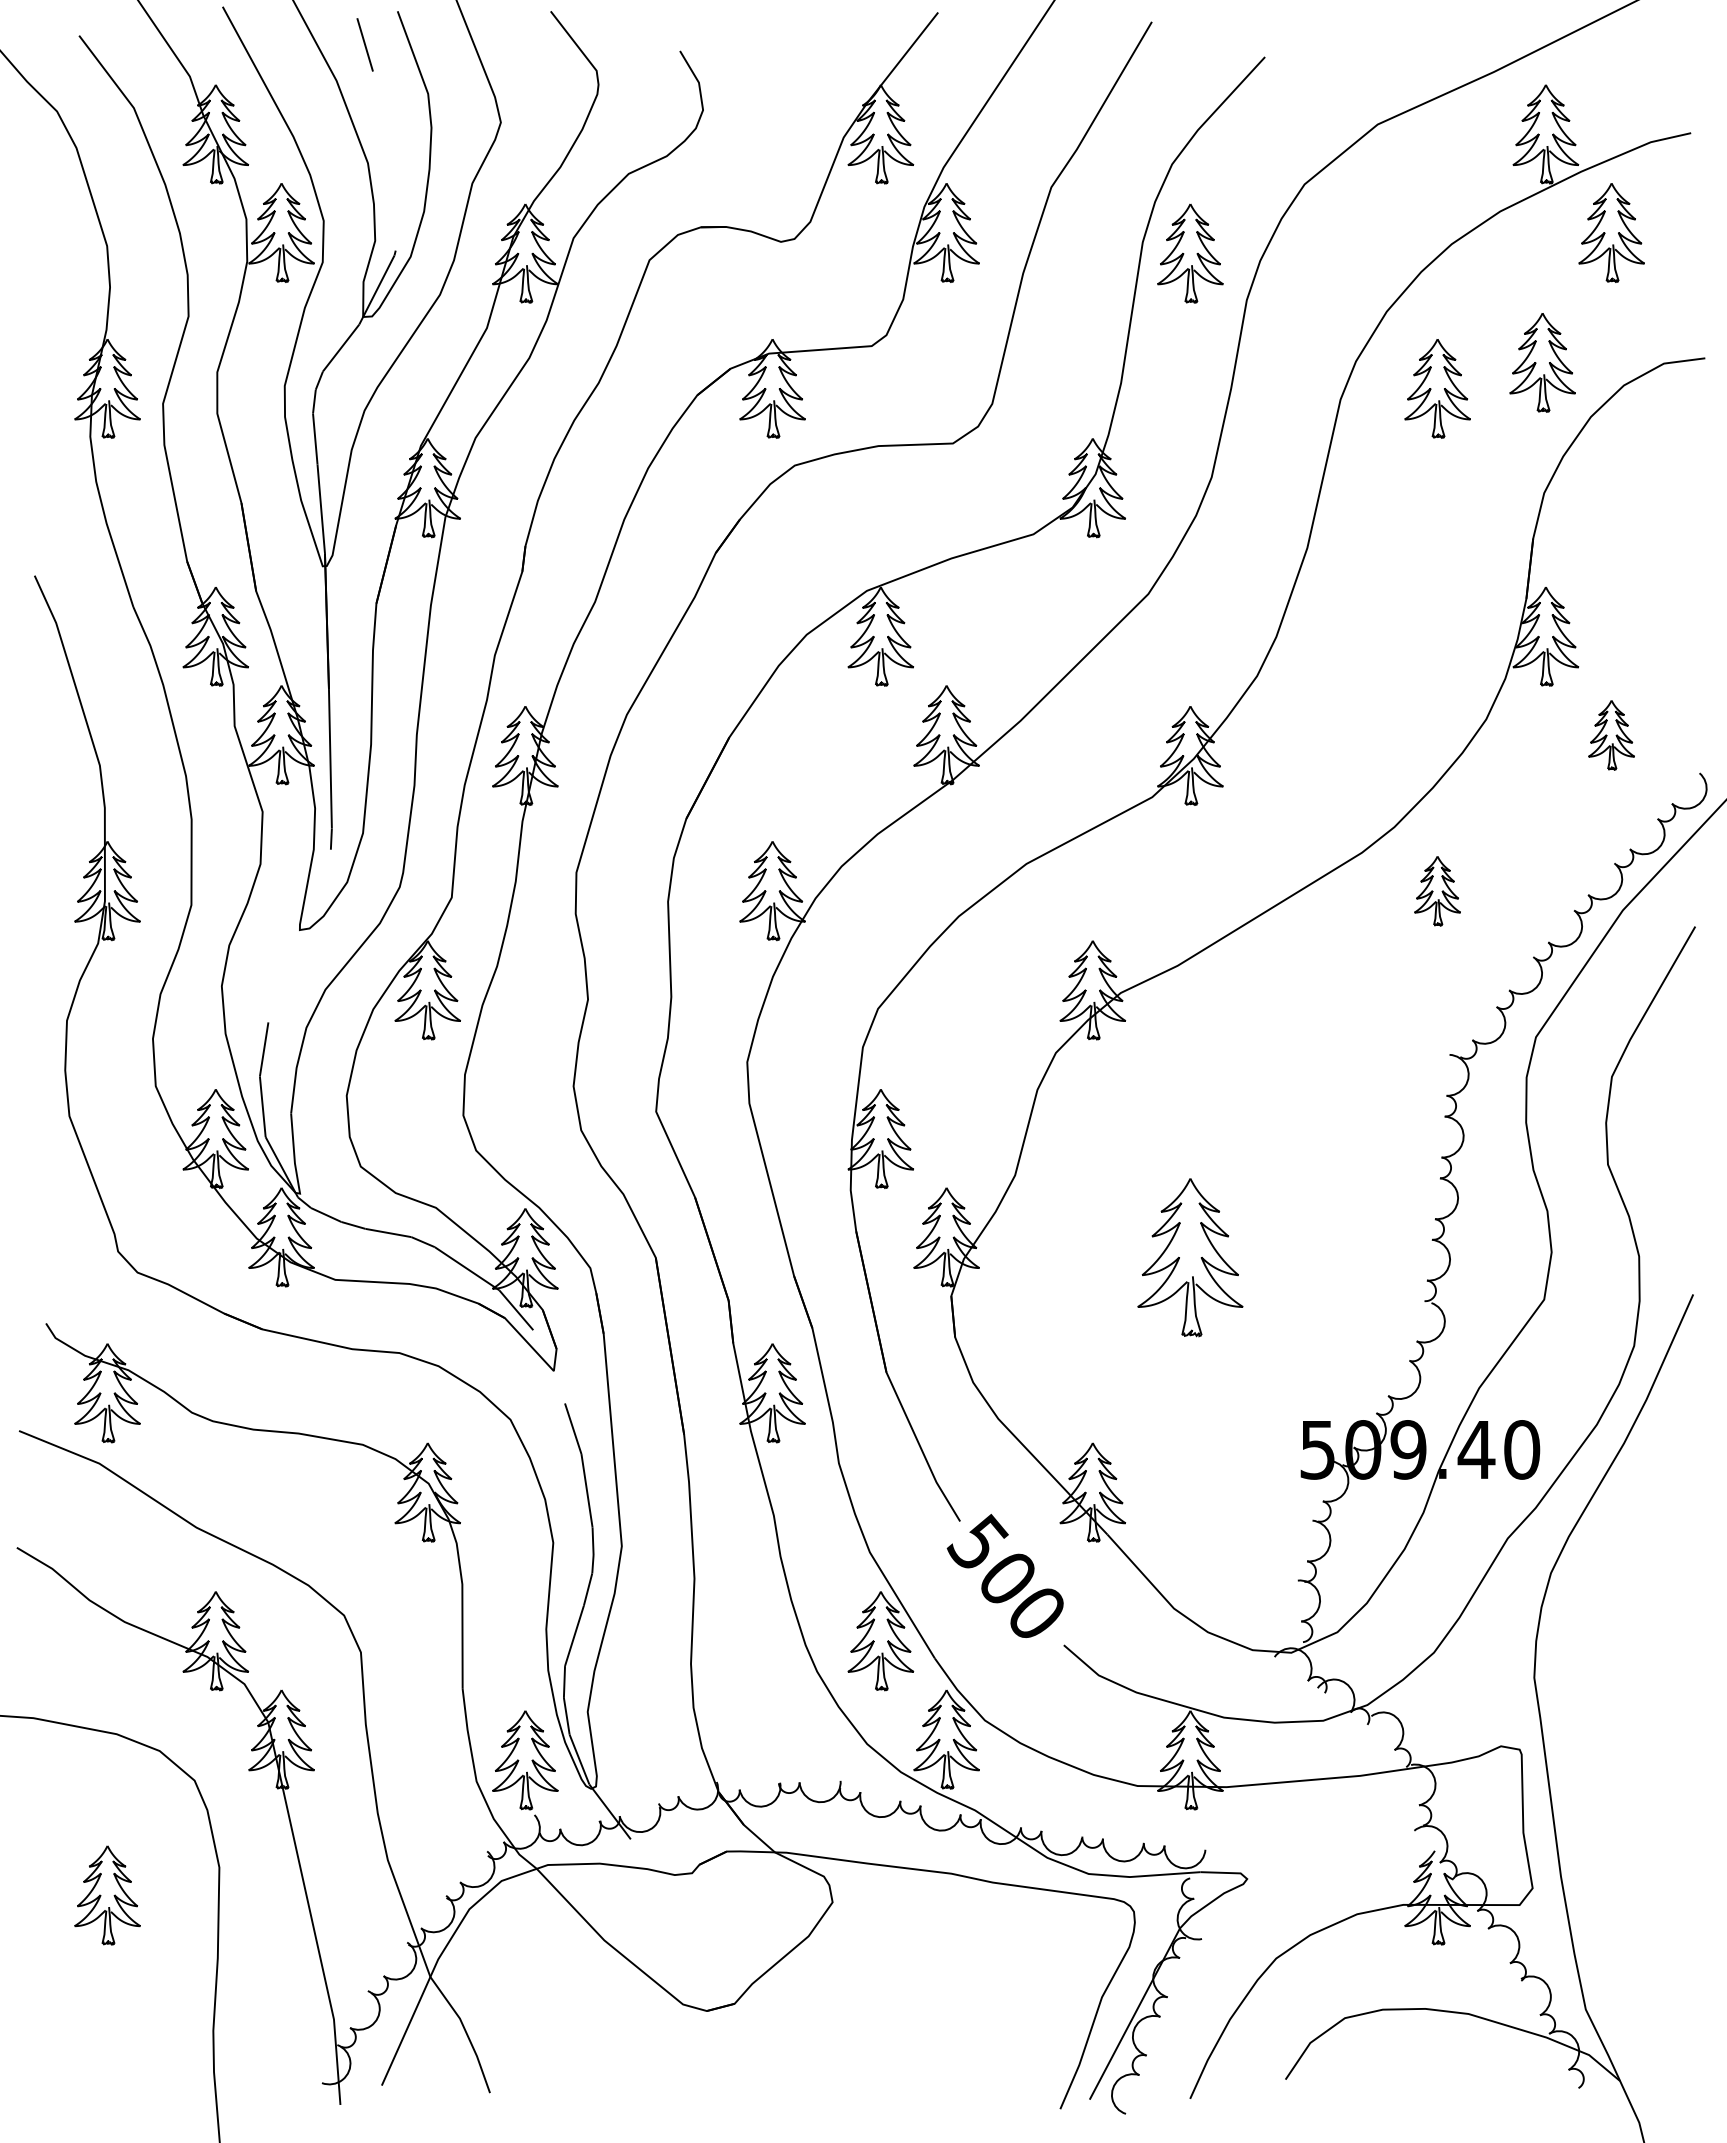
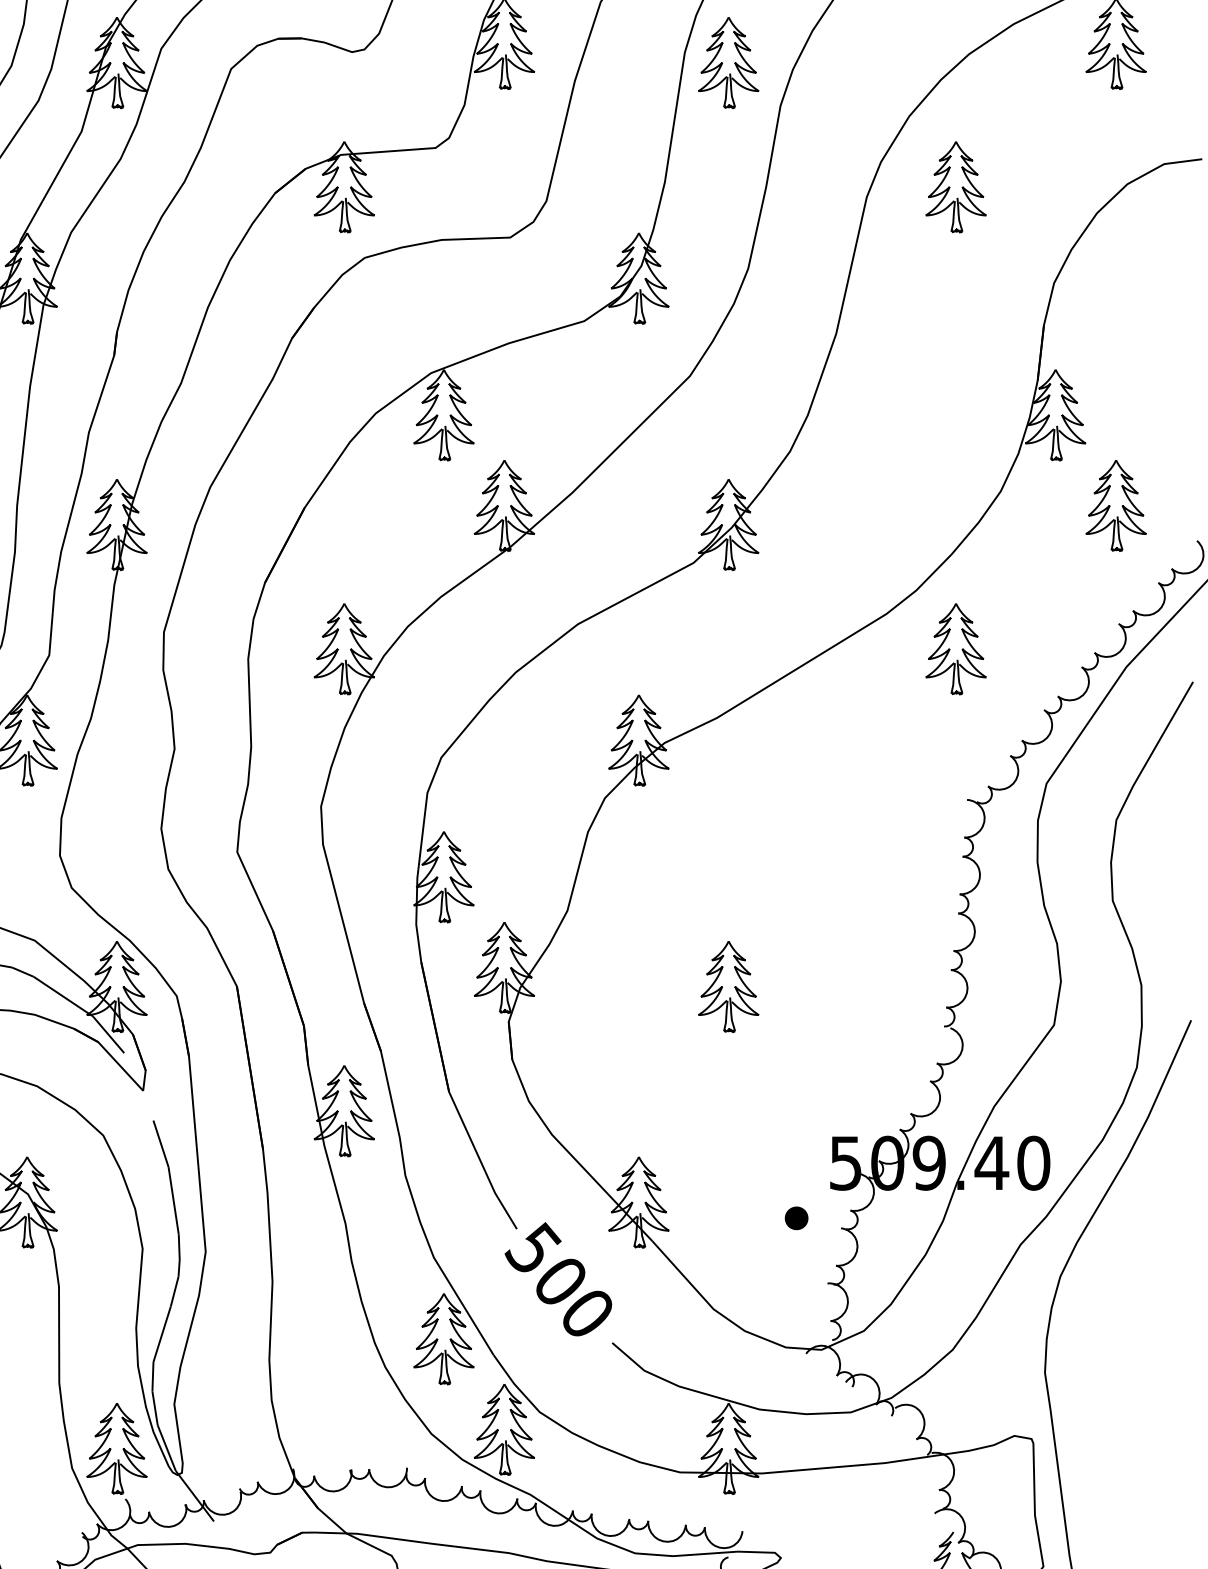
part: (1542, 362) -> (1052, 163), removed
part: (1611, 735) -> (1115, 506), size x1.43
part: (1437, 891) -> (955, 649), size x1.43
part: (1190, 1258) -> (728, 987), size x0.62
part: (1264, 1509) -> (796, 1218), added

